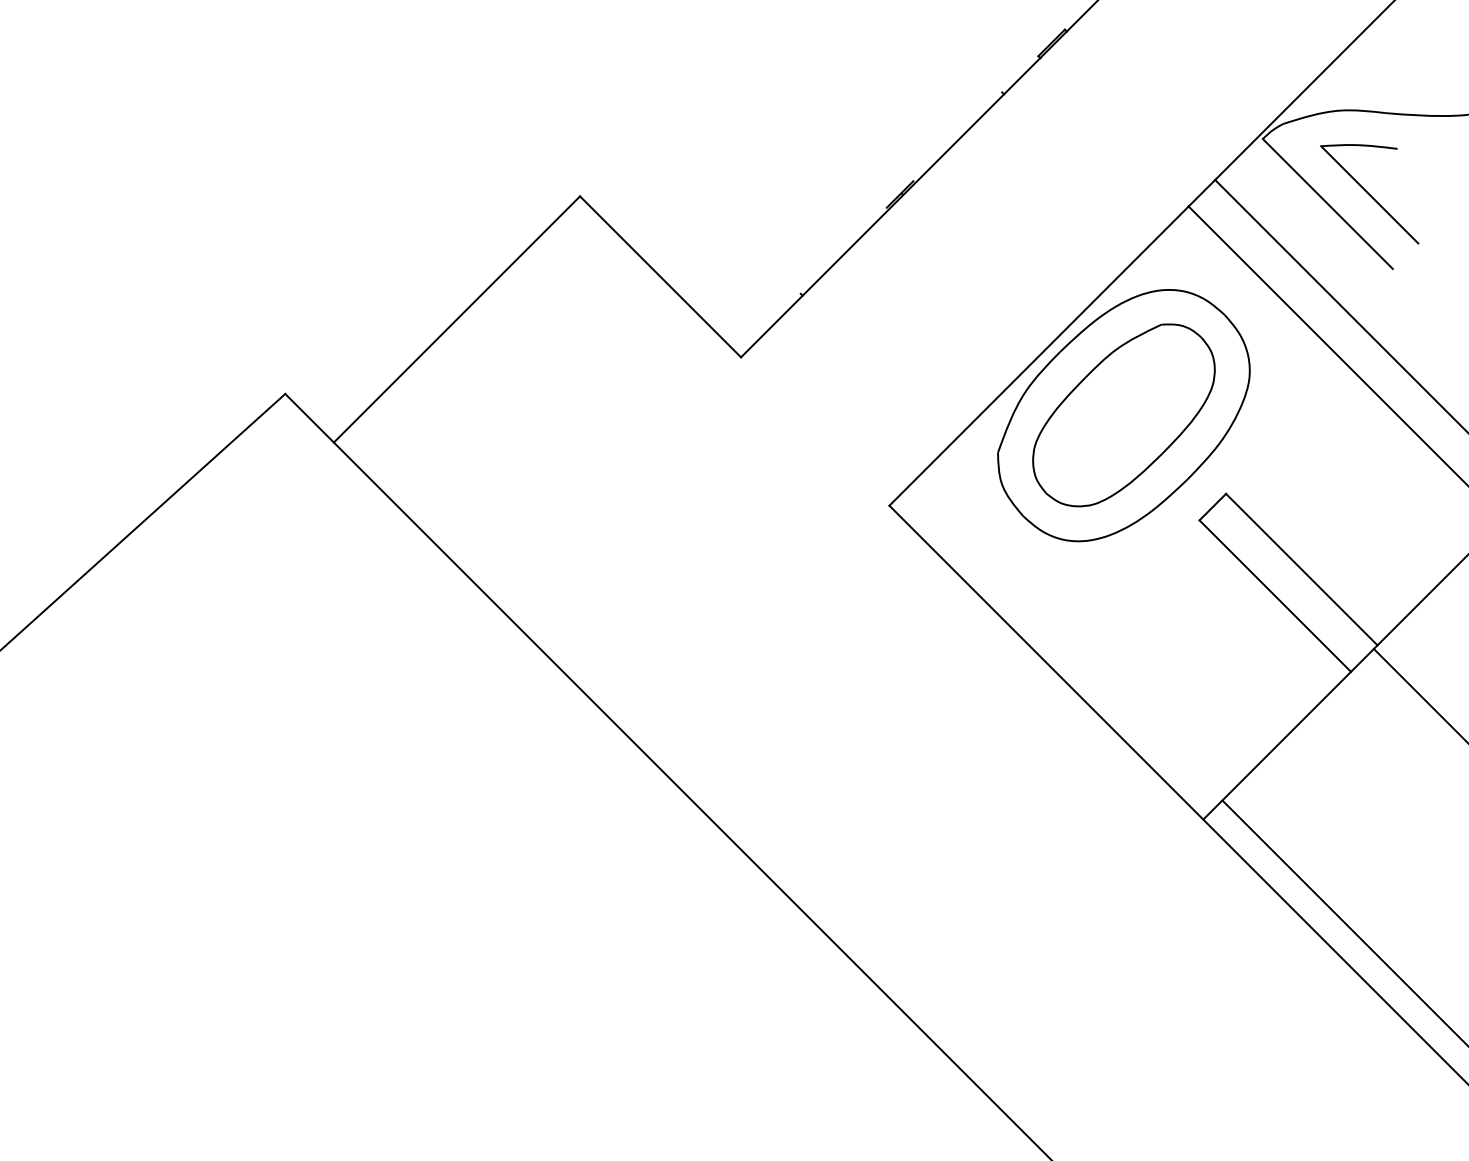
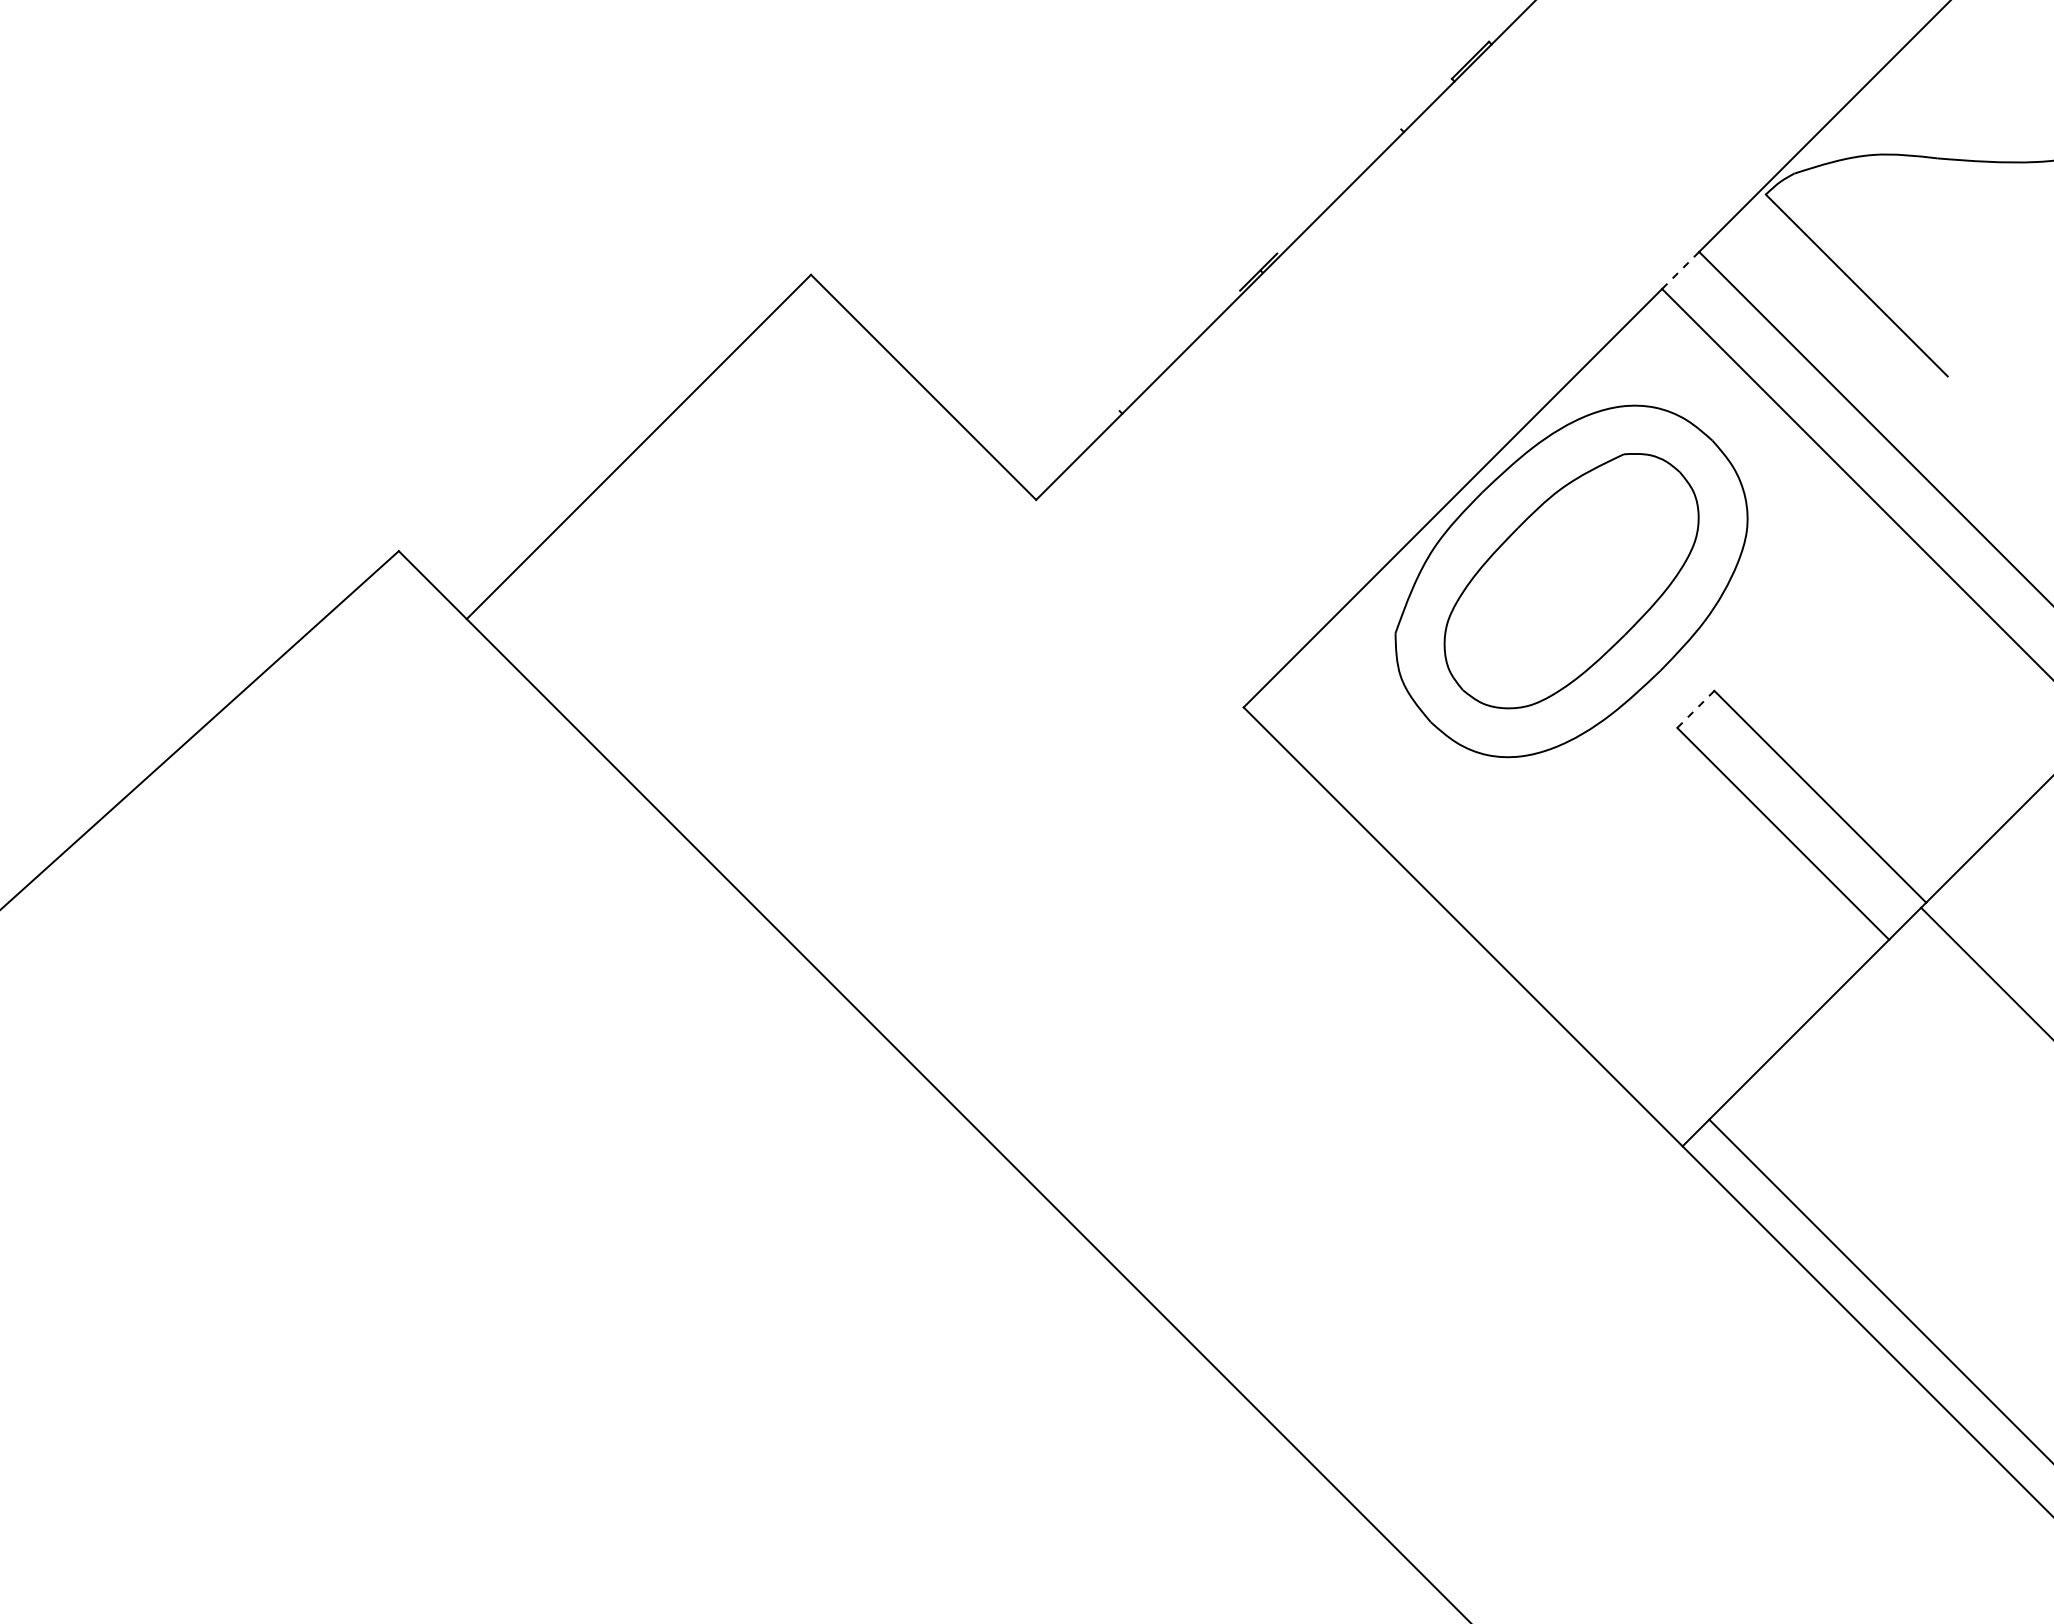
line: (1202, 193) -> (1681, 270), solid -> dashed
part: (1369, 193) -> (1915, 271), removed
line: (1213, 507) -> (1696, 709), solid -> dashed

